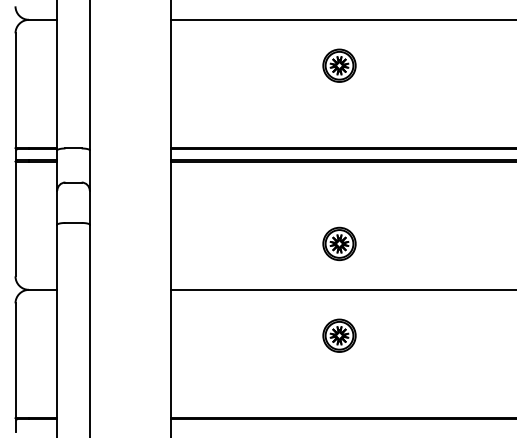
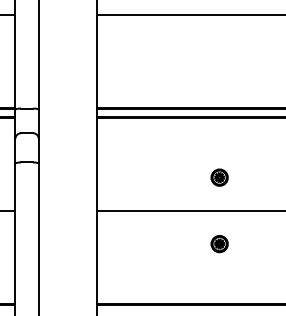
part: (339, 65) -> (219, 48), removed
part: (339, 243) -> (219, 177), size x0.7
part: (339, 335) -> (219, 243), size x0.7

